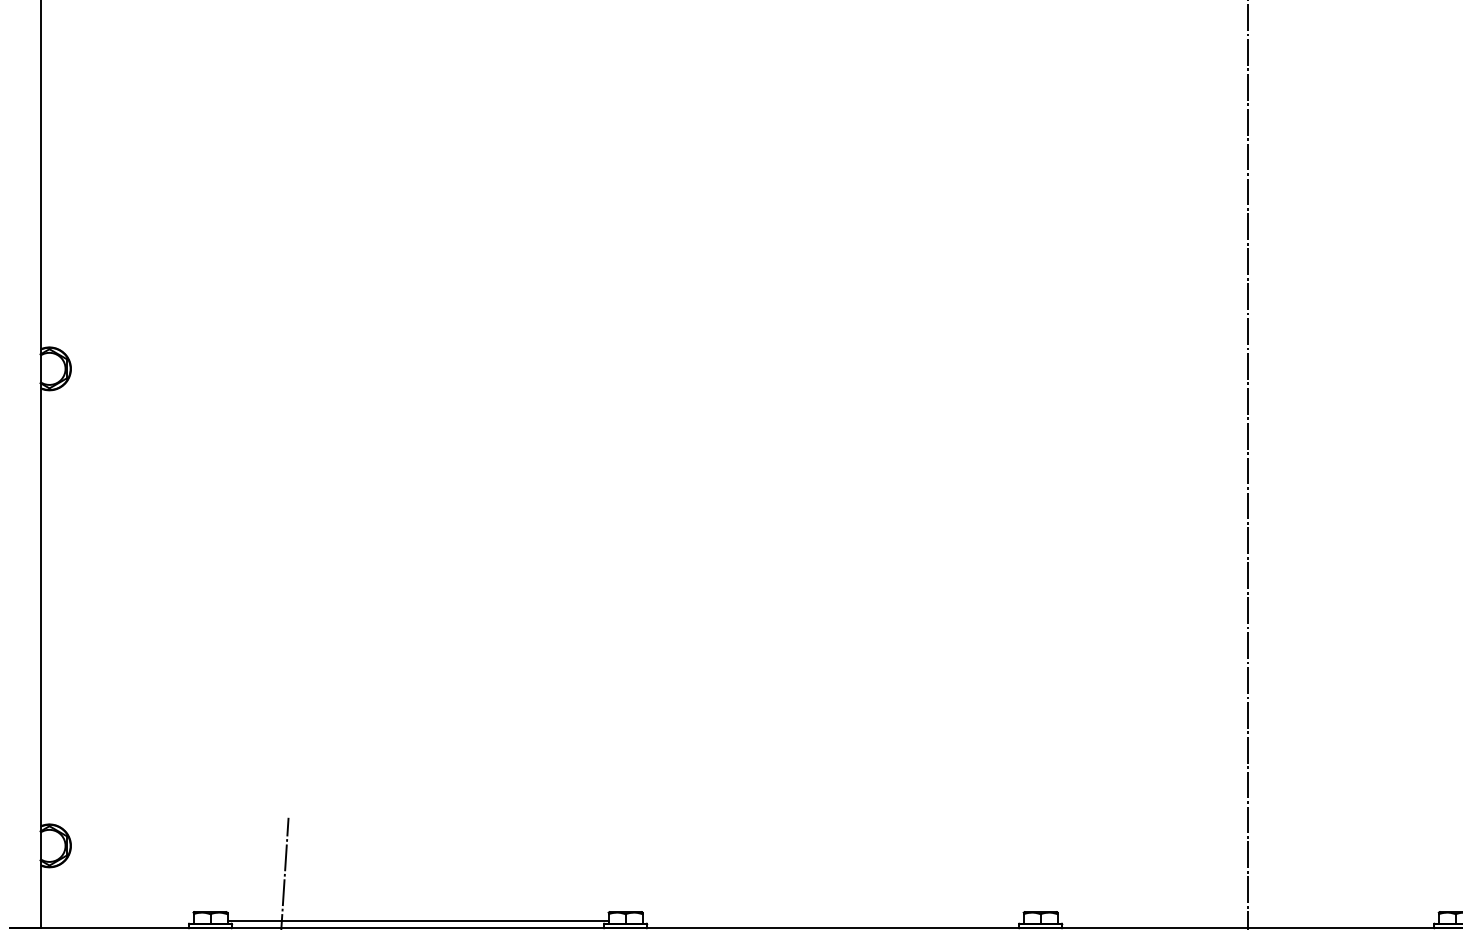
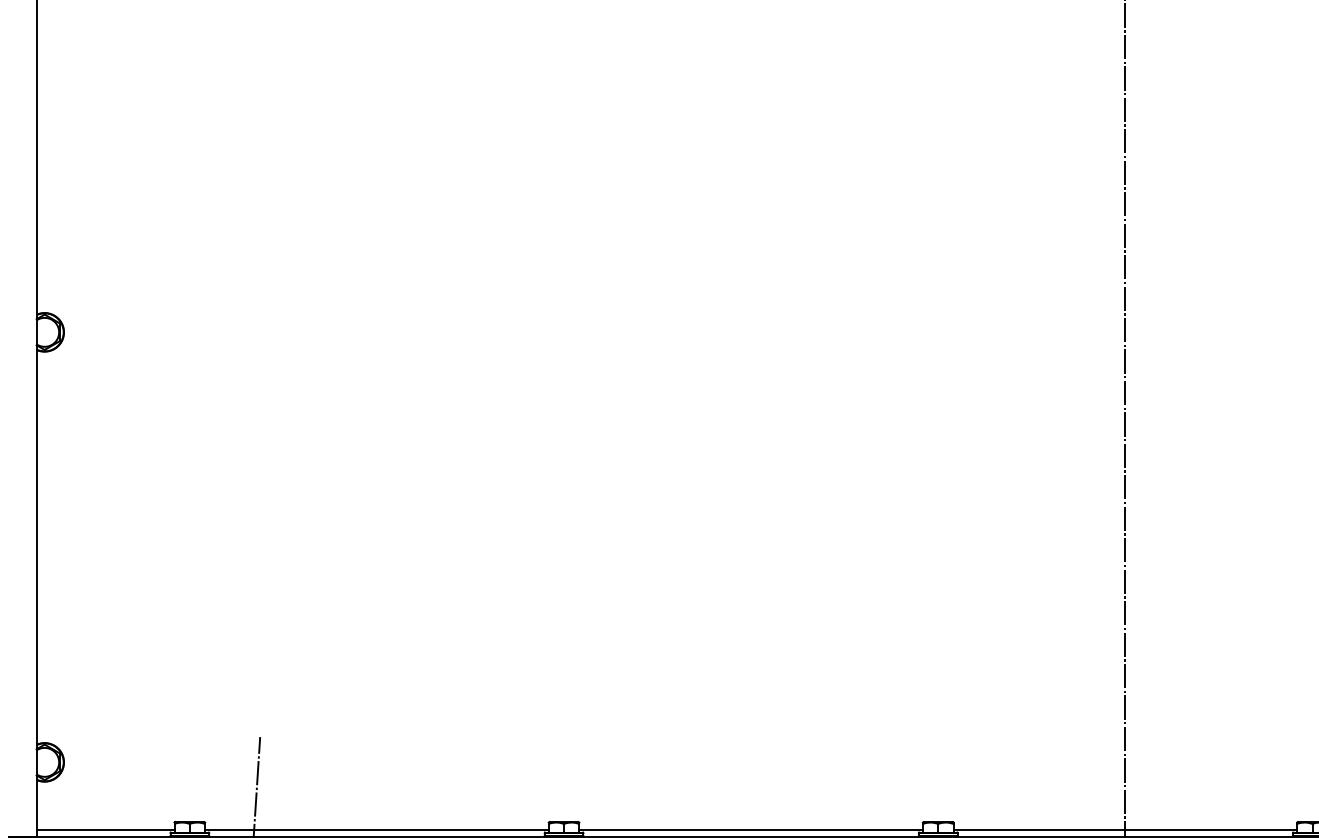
line: (116, 921) -> (105, 830), added
line: (832, 921) -> (750, 830), added
line: (1247, 921) -> (1124, 830), added

